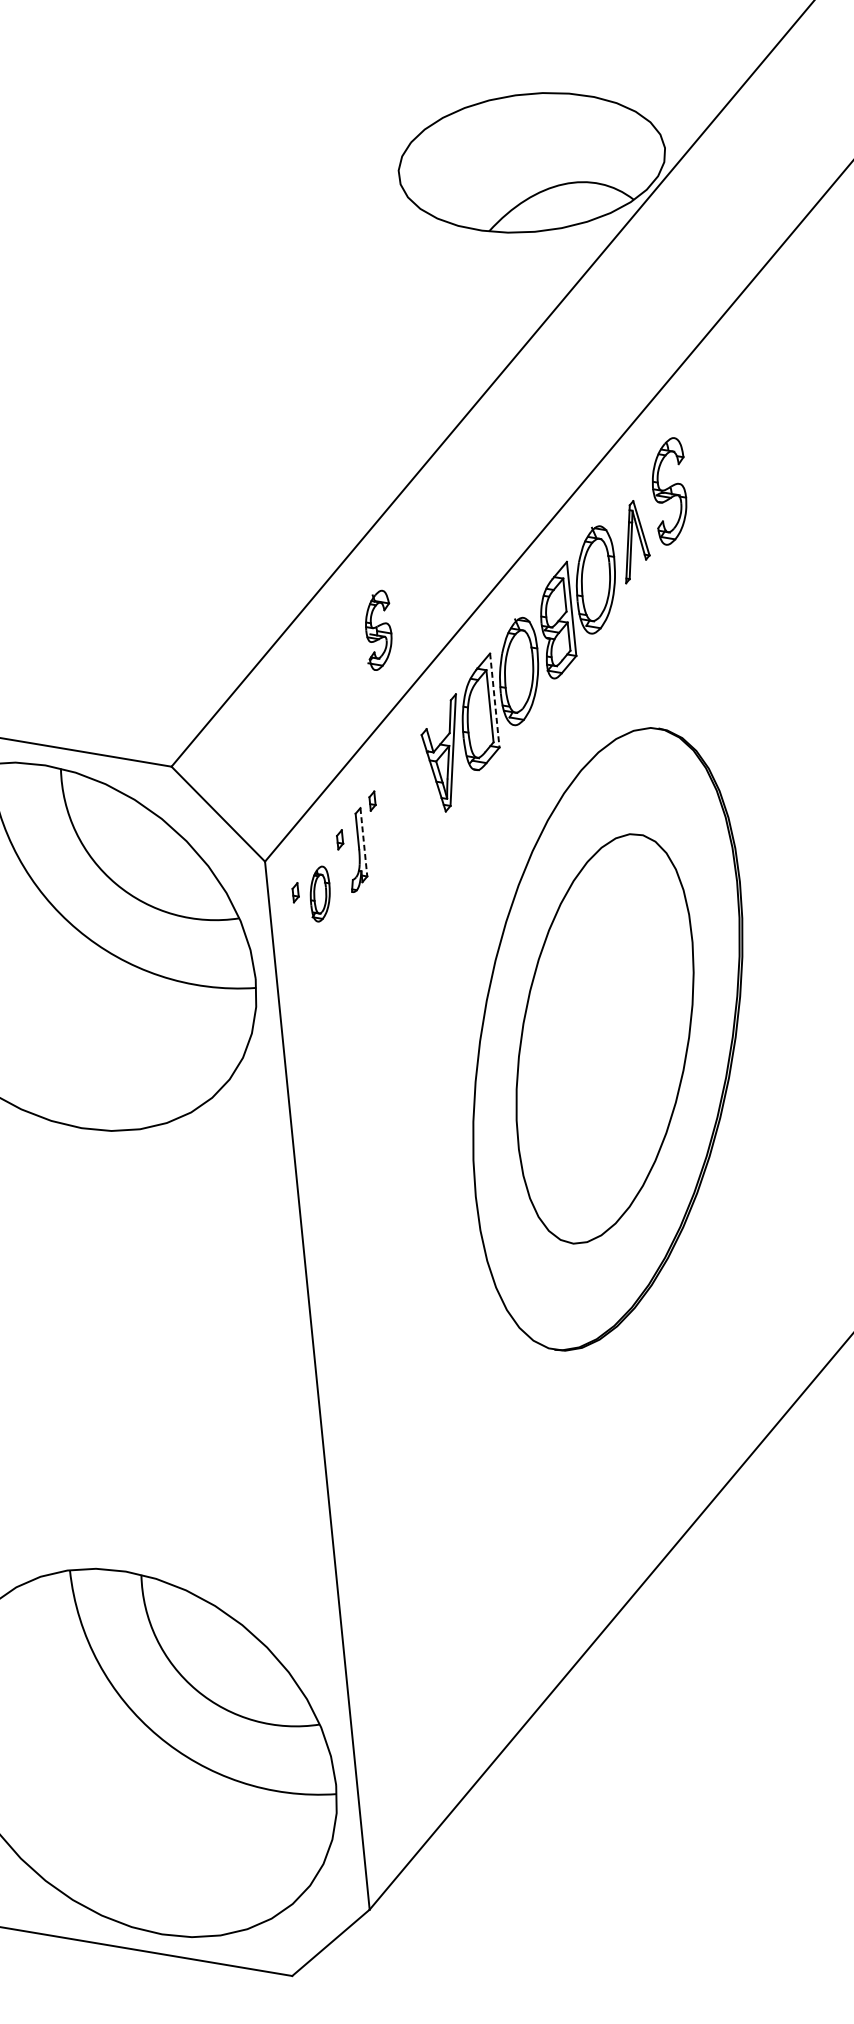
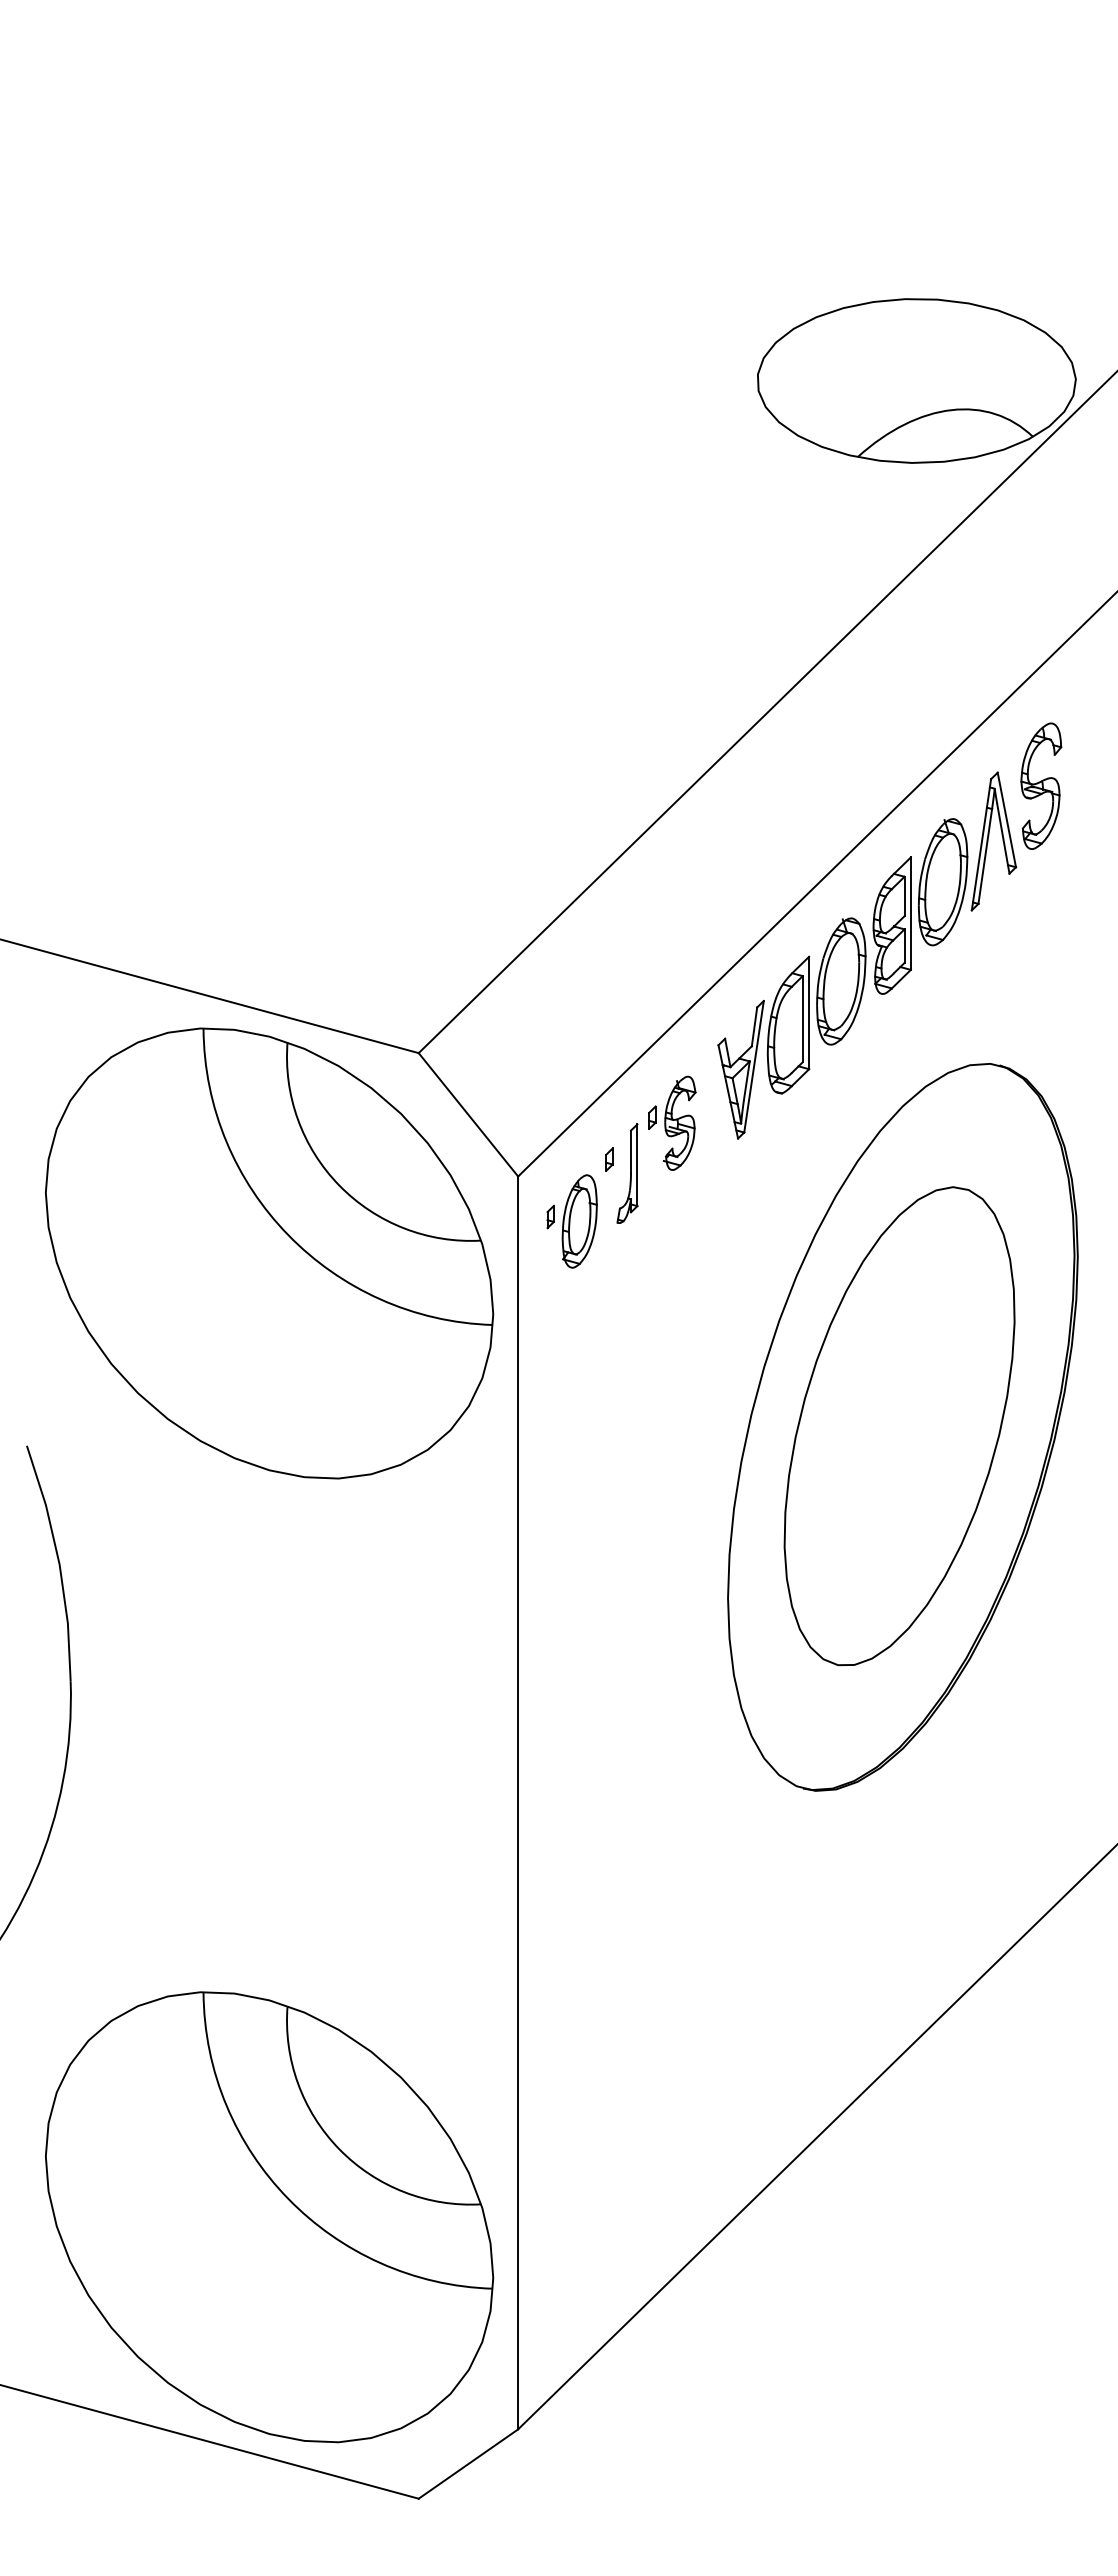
part: (634, 541) -> (993, 841), size x1.43
part: (378, 629) -> (679, 1122), moved
line: (495, 700) -> (809, 1013), dashed -> solid
line: (363, 842) -> (637, 1165), dashed -> solid
part: (320, 894) -> (579, 1221), size x1.43

